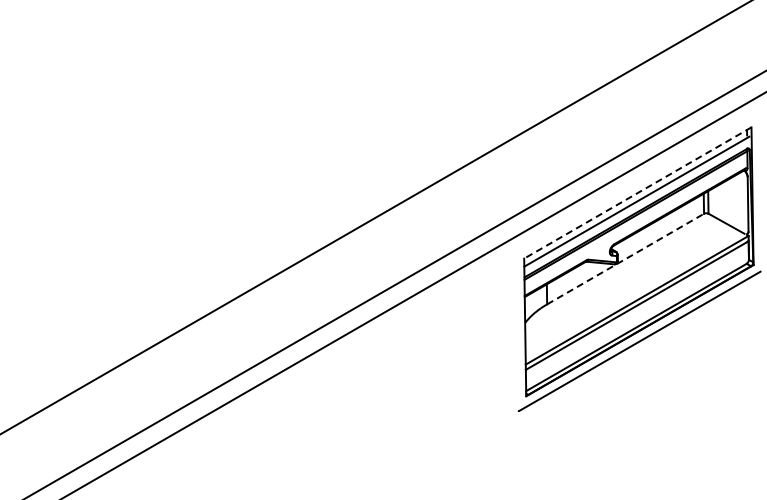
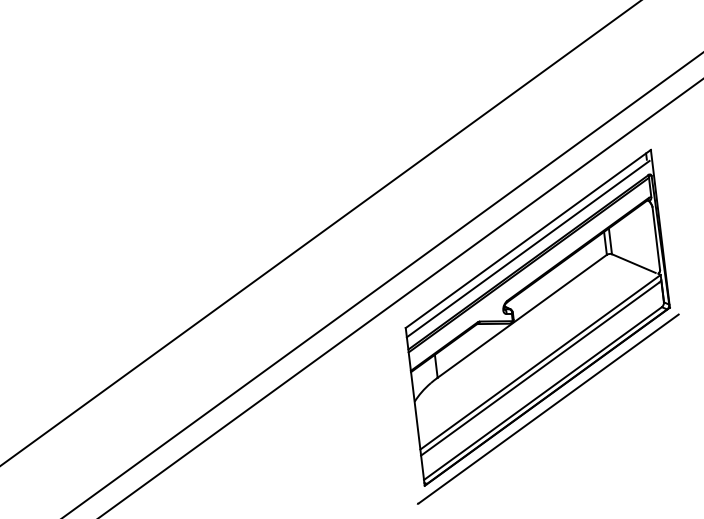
line: (637, 193) -> (527, 239), dashed -> solid
line: (625, 259) -> (522, 316), dashed -> solid

